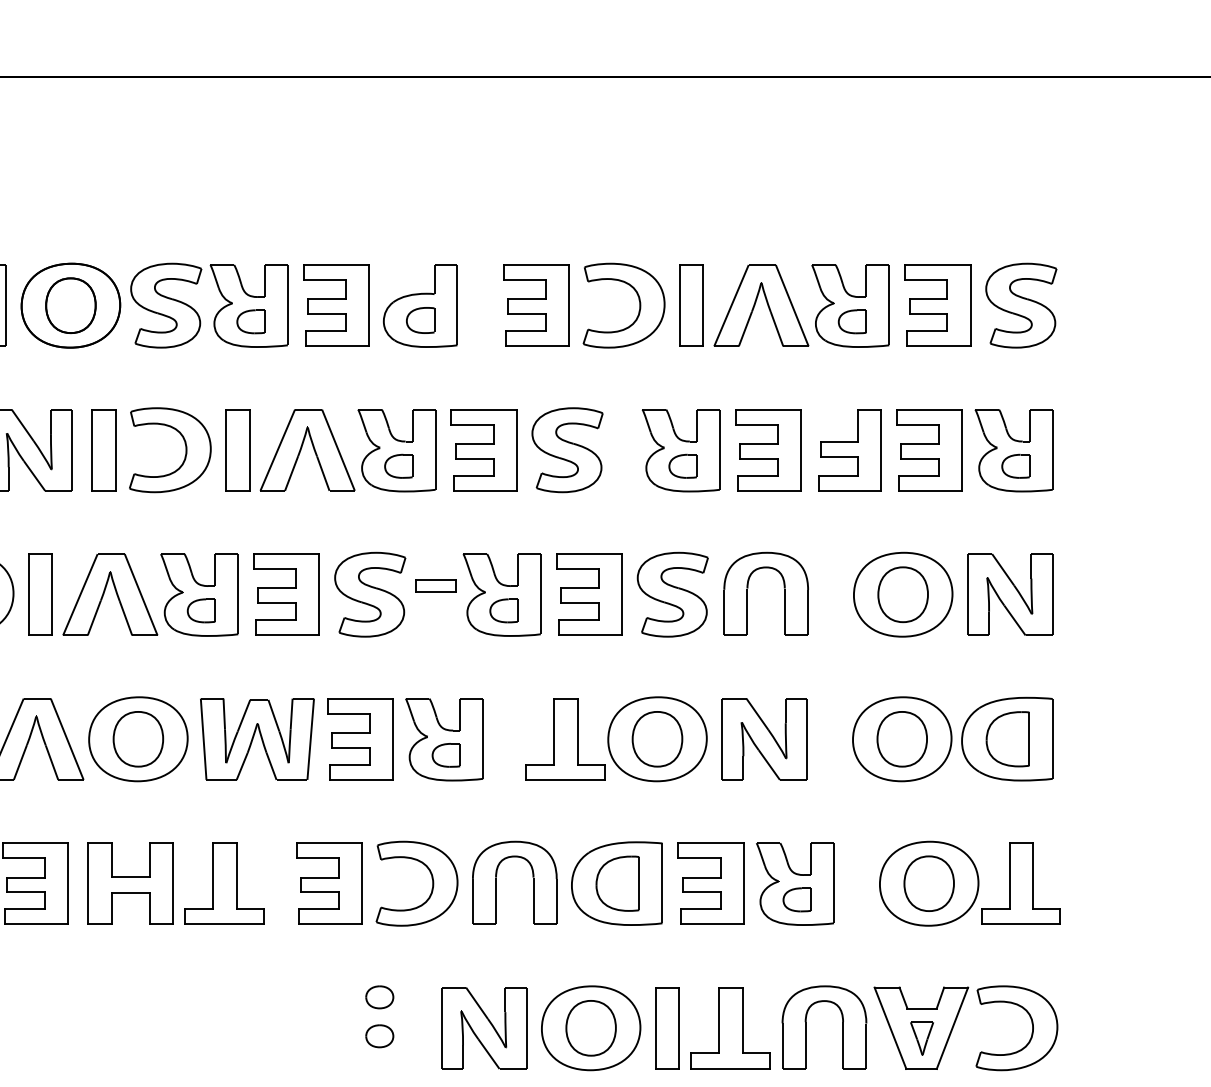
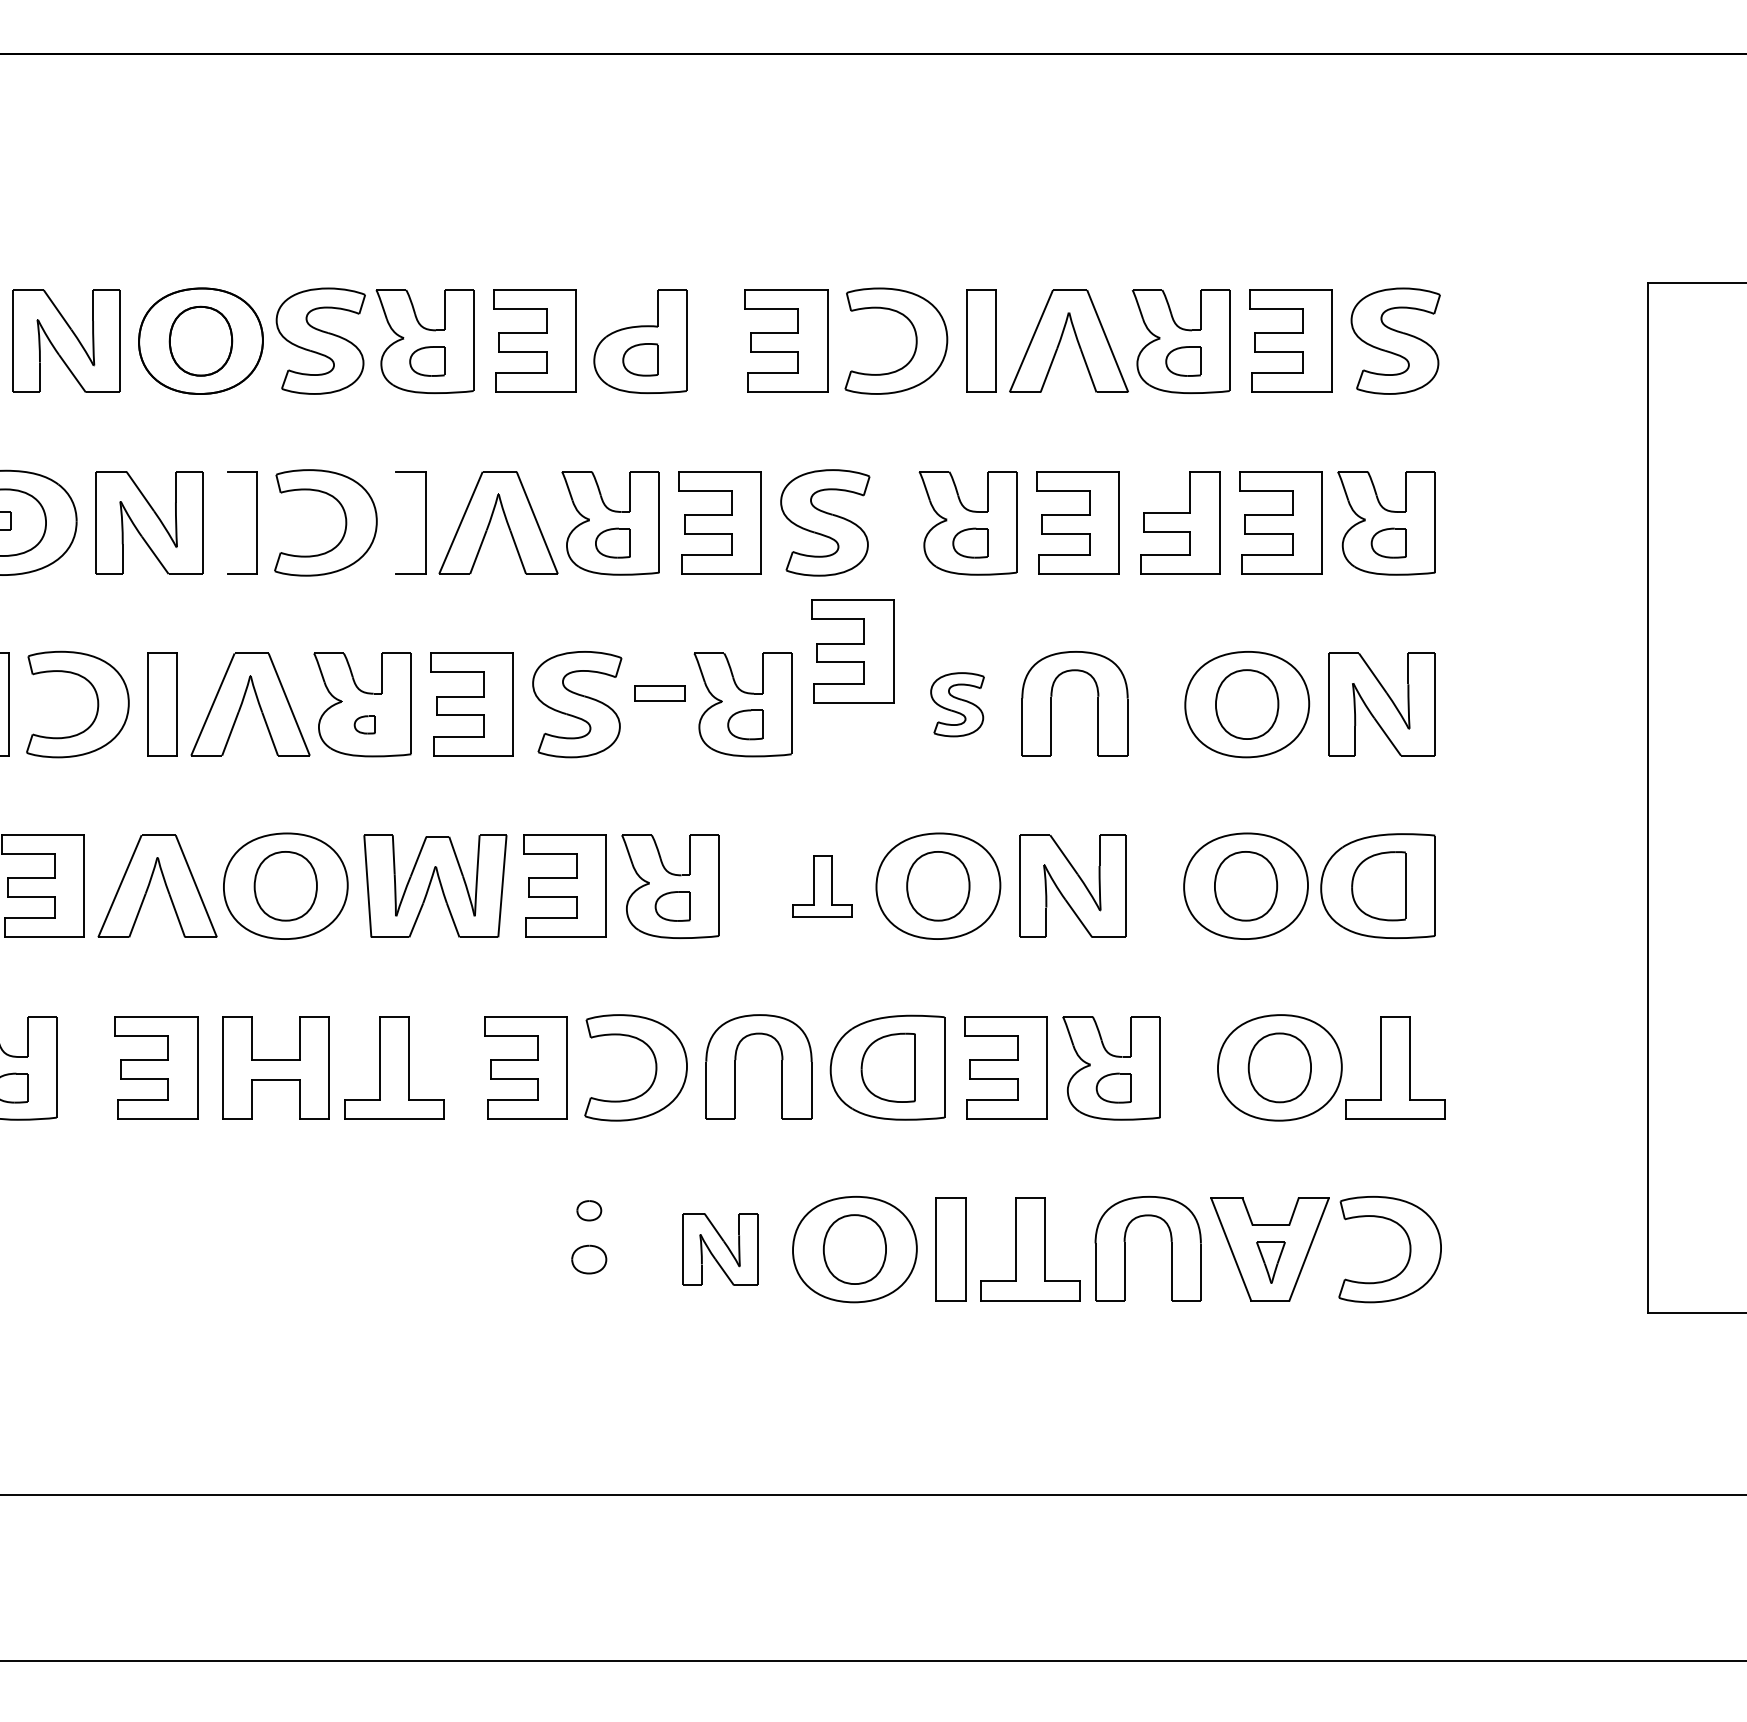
line: (92, 449) -> (227, 522), removed
line: (226, 449) -> (396, 522), removed
part: (589, 594) -> (852, 651), moved
part: (672, 594) -> (957, 704), size x0.6
part: (201, 610) -> (364, 724), size x0.6
part: (565, 738) -> (822, 885), size x0.6
part: (379, 997) -> (589, 1210), size x0.7
part: (484, 1028) -> (720, 1249), size x0.7

